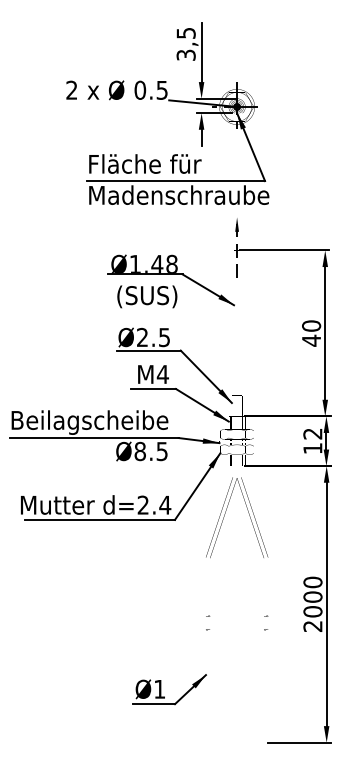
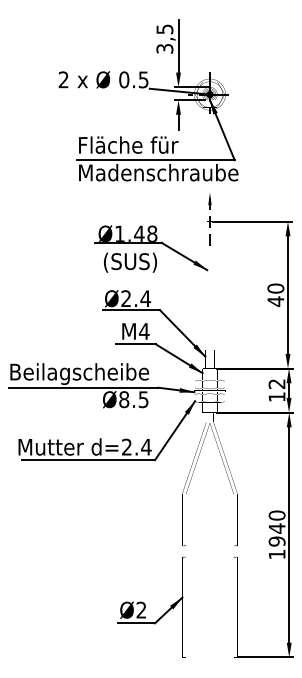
text: (164, 337) -> (145, 298), Ø2.5 -> Ø2.4
text: (312, 611) -> (276, 541), 2000 -> 1940
text: (159, 688) -> (141, 609), Ø1 -> Ø2

